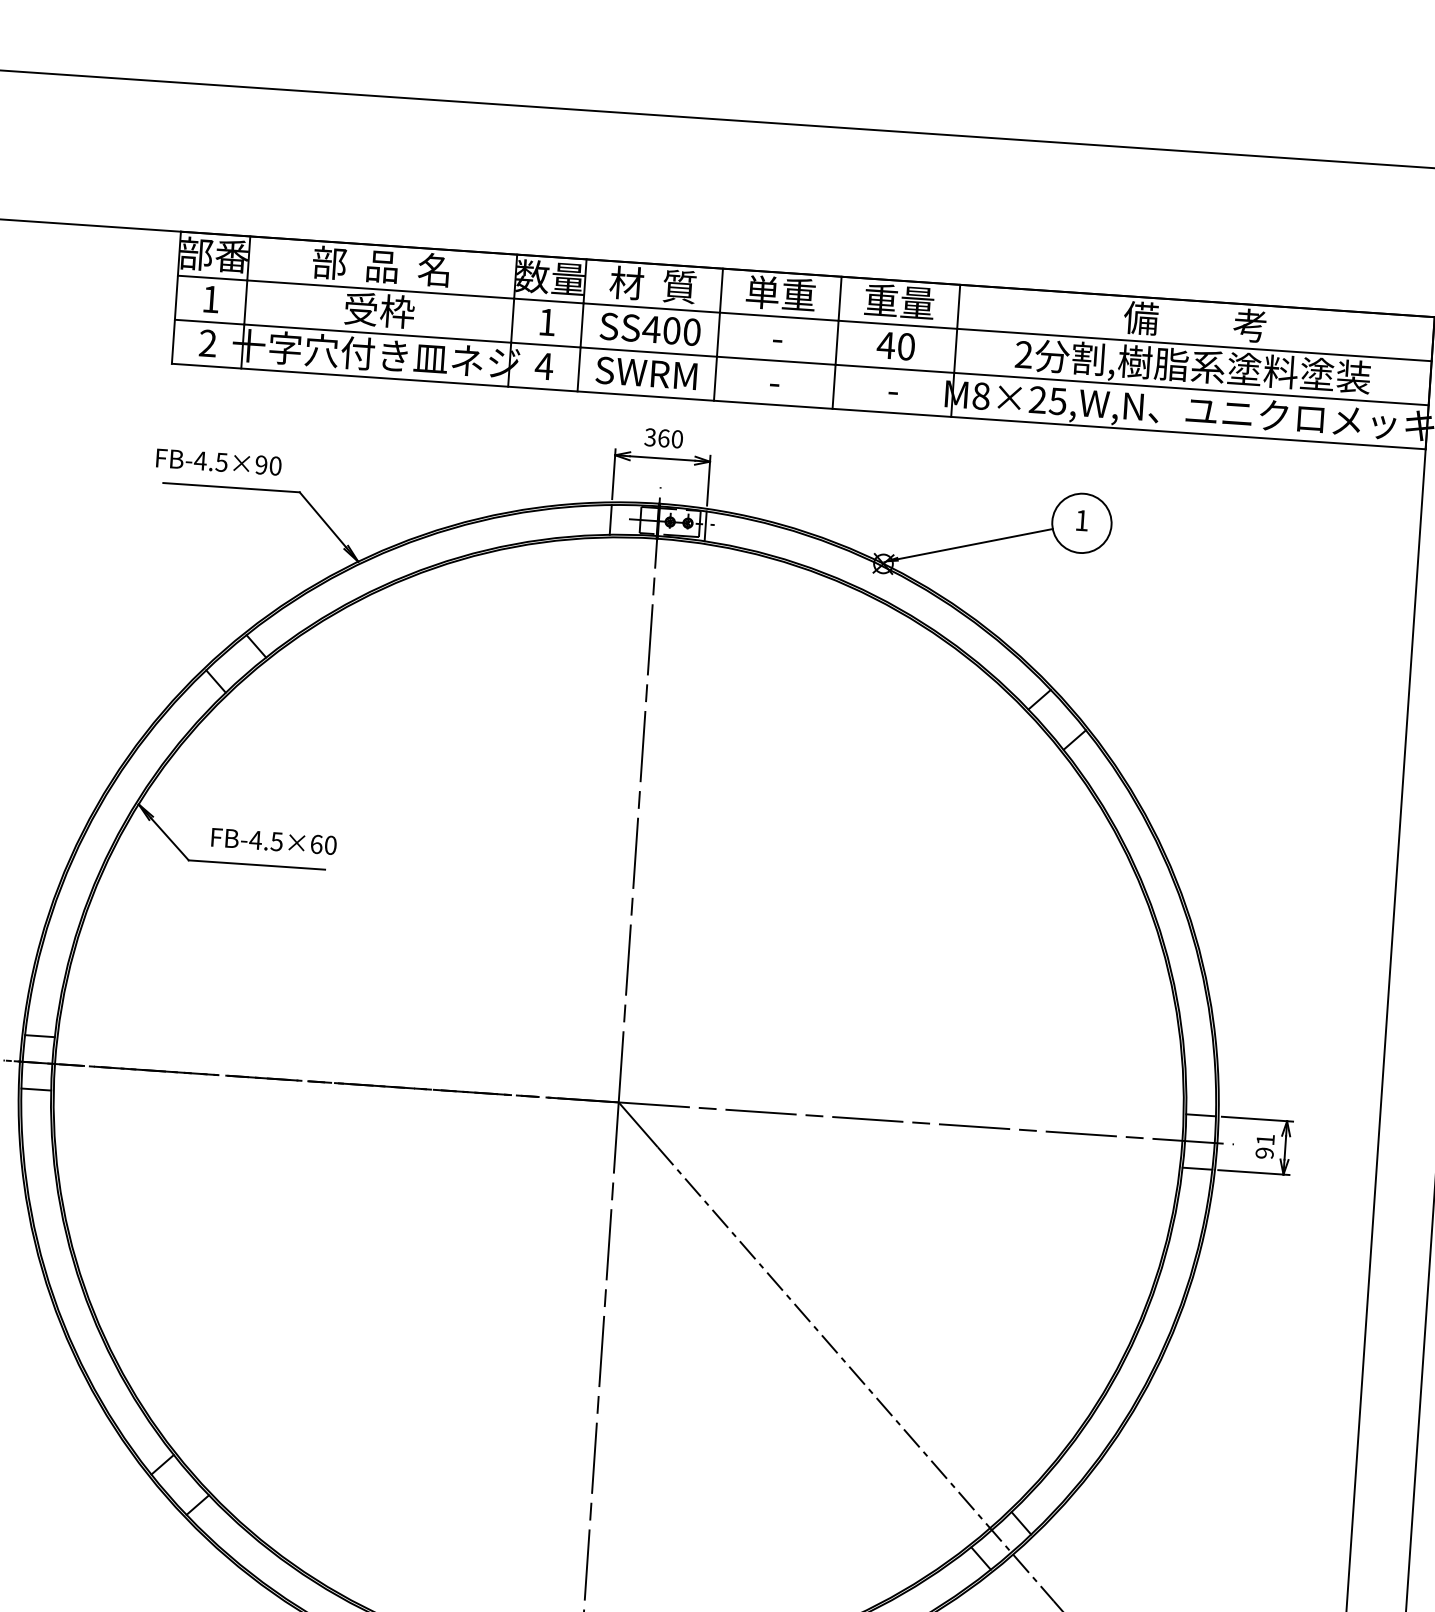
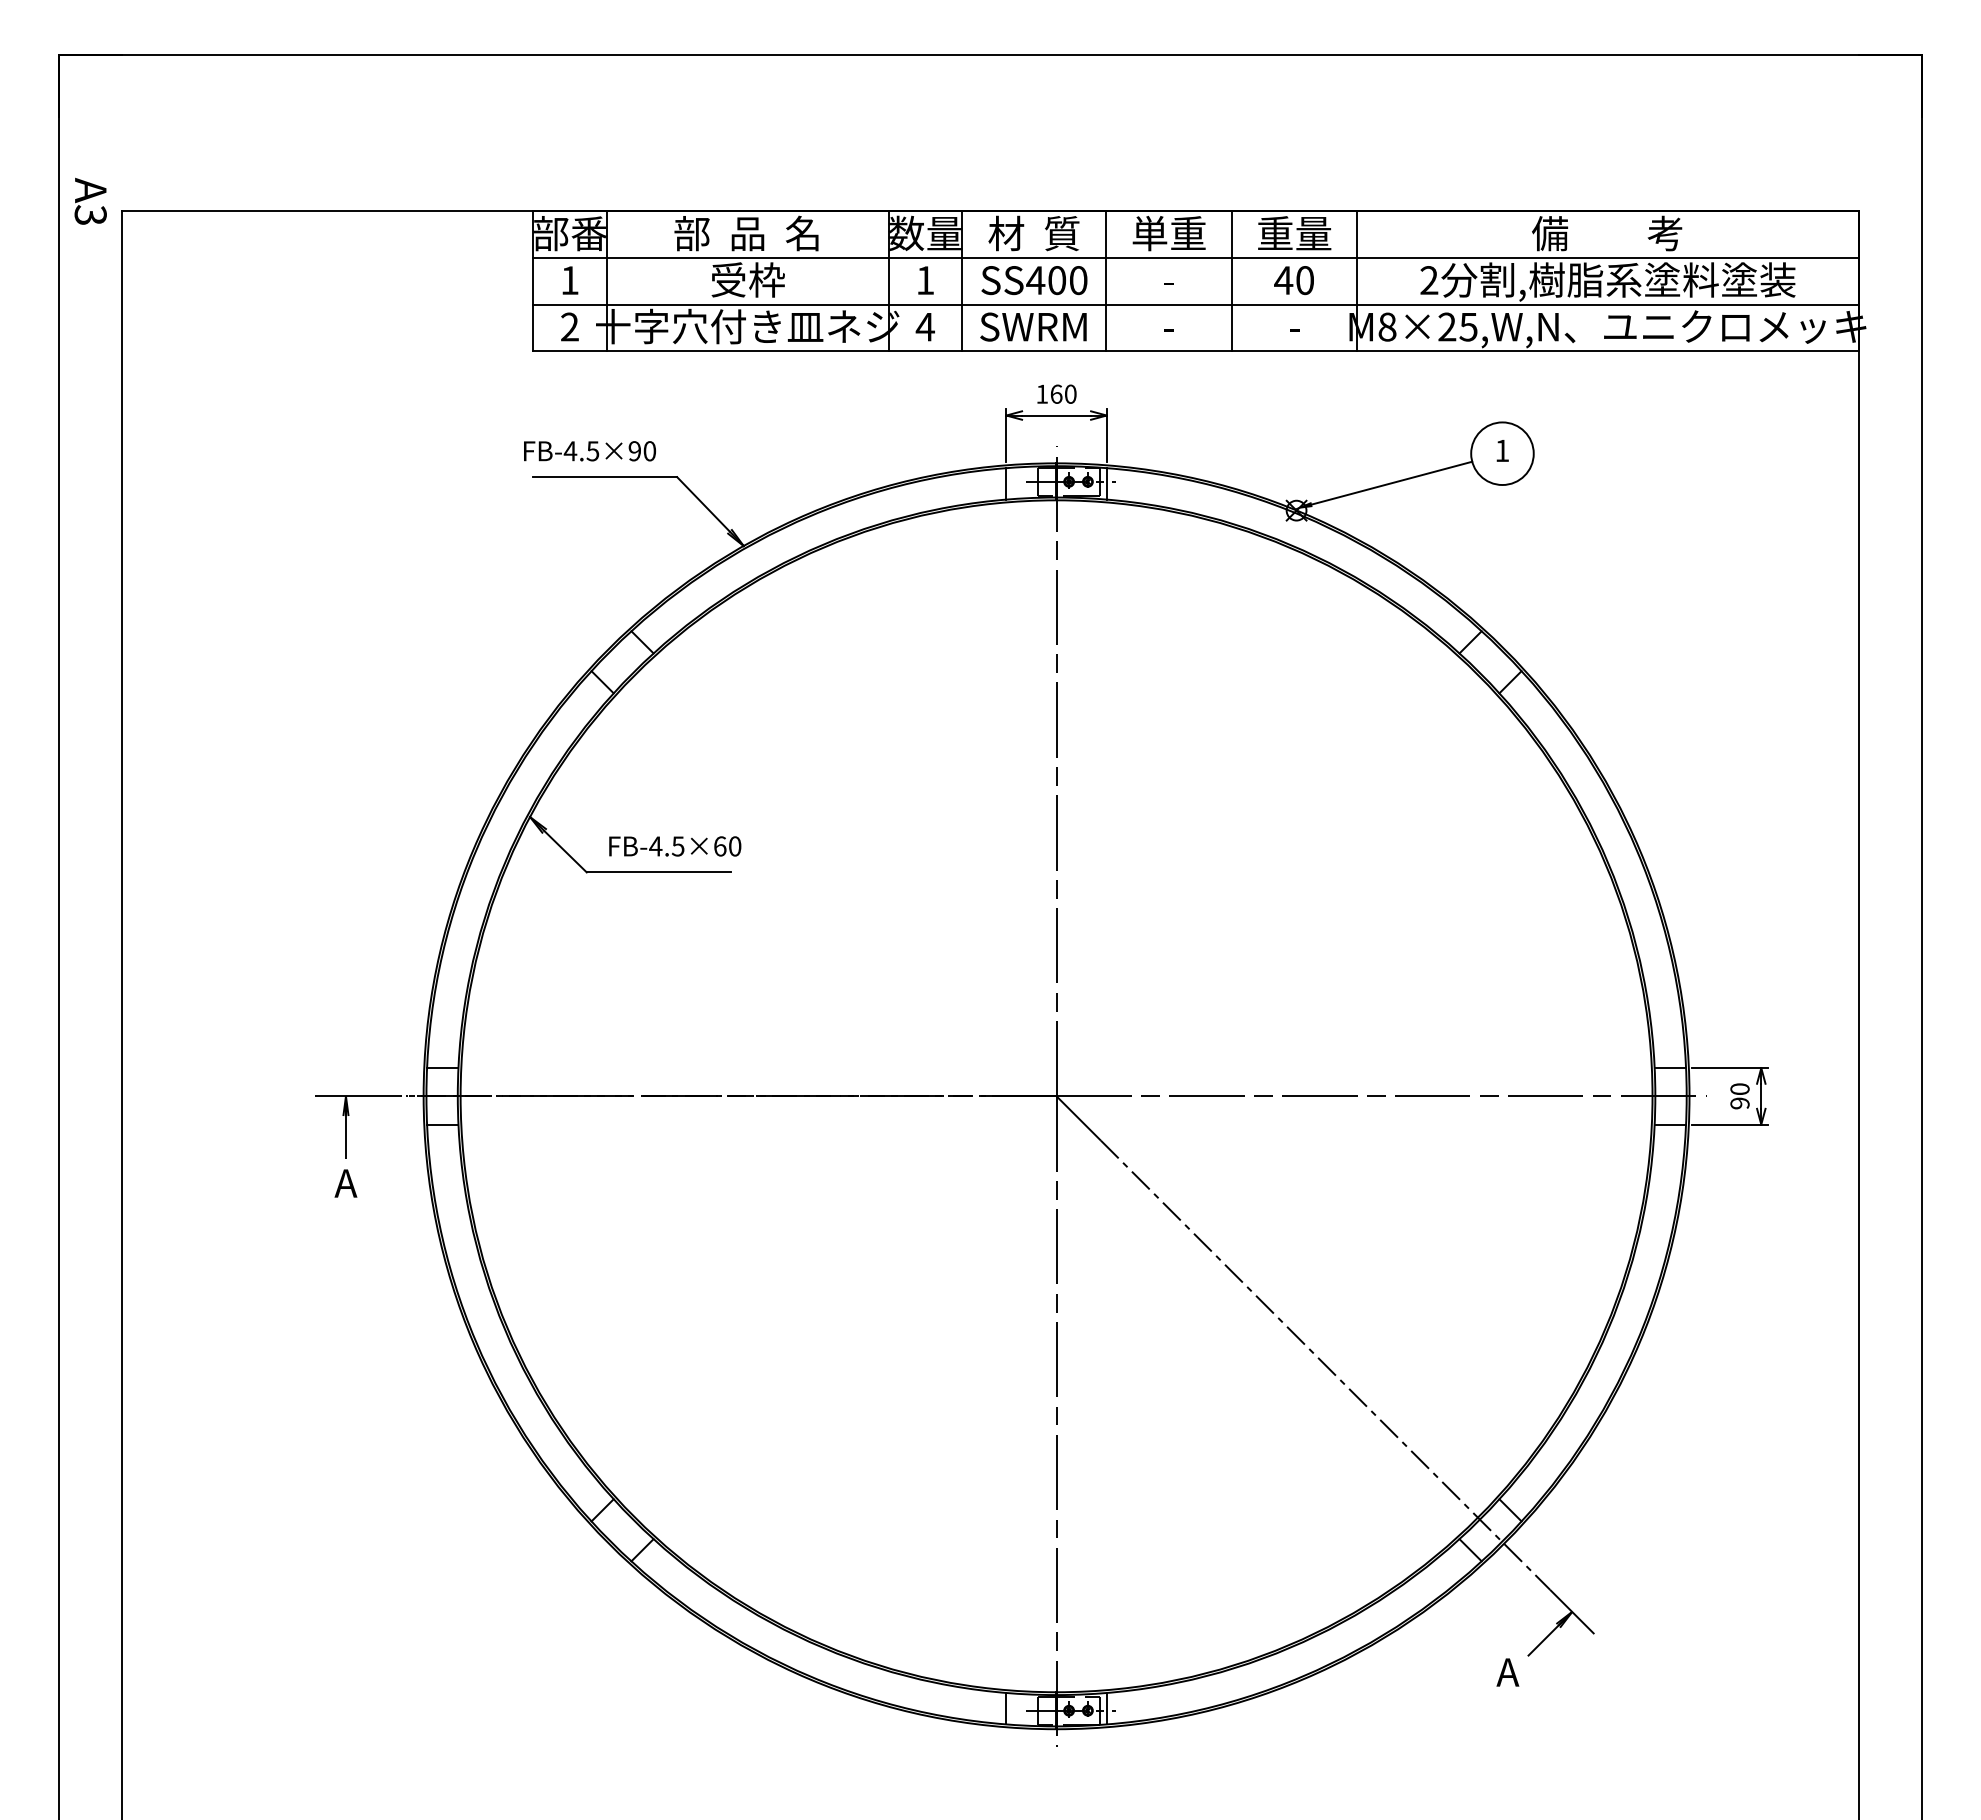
text: (649, 436) -> (1041, 393), 360 -> 160
text: (1265, 1139) -> (1739, 1088), 91 -> 90

